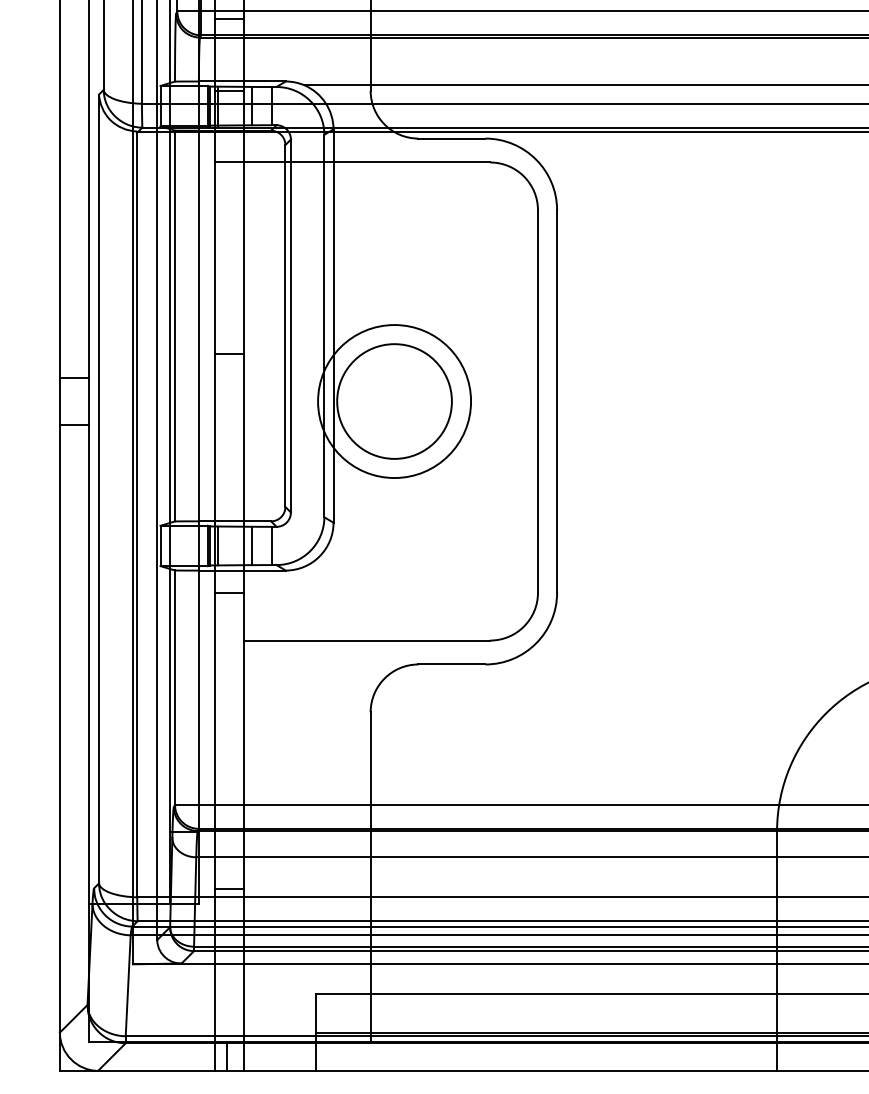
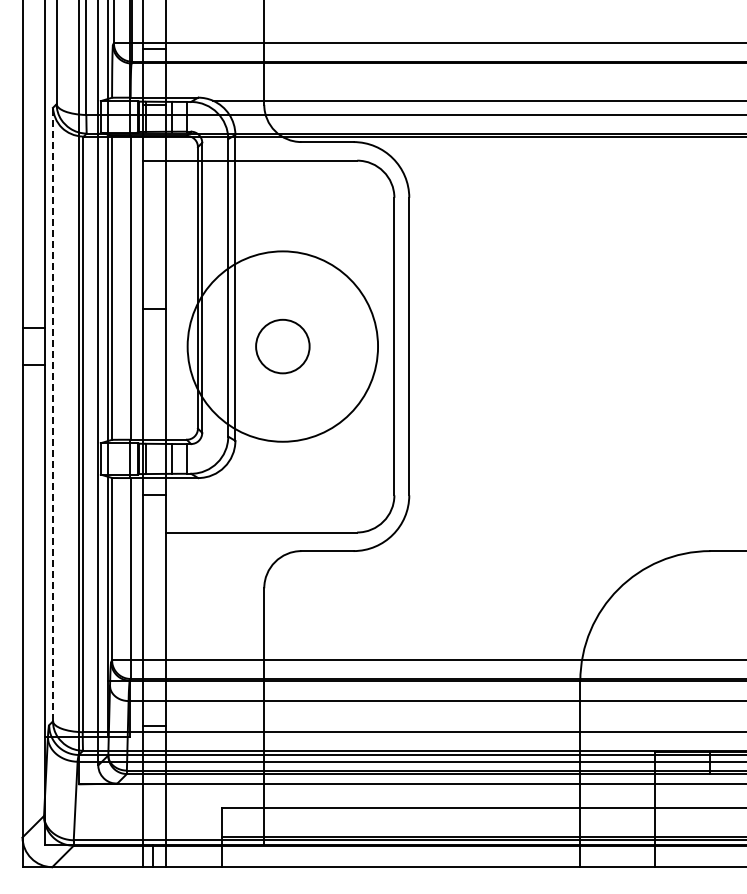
circle: (394, 401) -> (282, 346), size x0.6
circle: (394, 401) -> (282, 346), size x1.6
line: (98, 488) -> (52, 414), solid -> dashed

